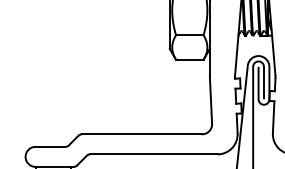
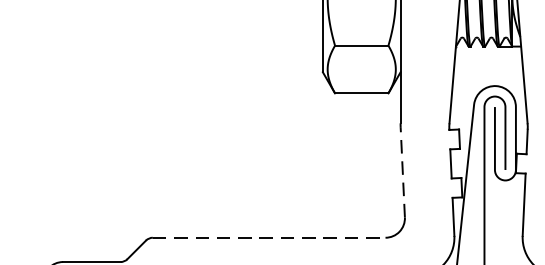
line: (210, 100) -> (401, 172), solid -> dashed
line: (142, 134) -> (270, 238), solid -> dashed

